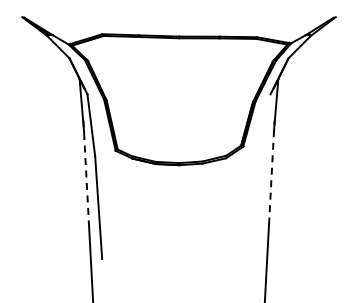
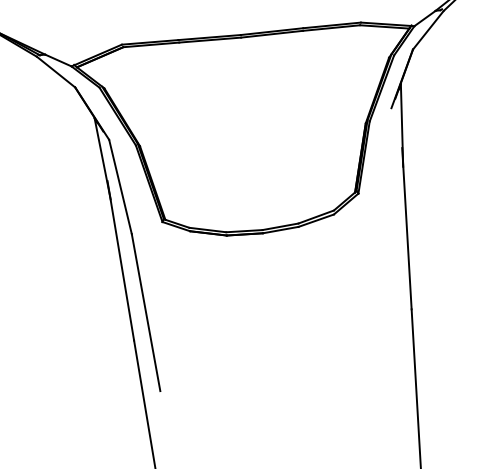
line: (271, 172) -> (406, 228), dashed -> solid
line: (86, 173) -> (121, 262), dashed -> solid

